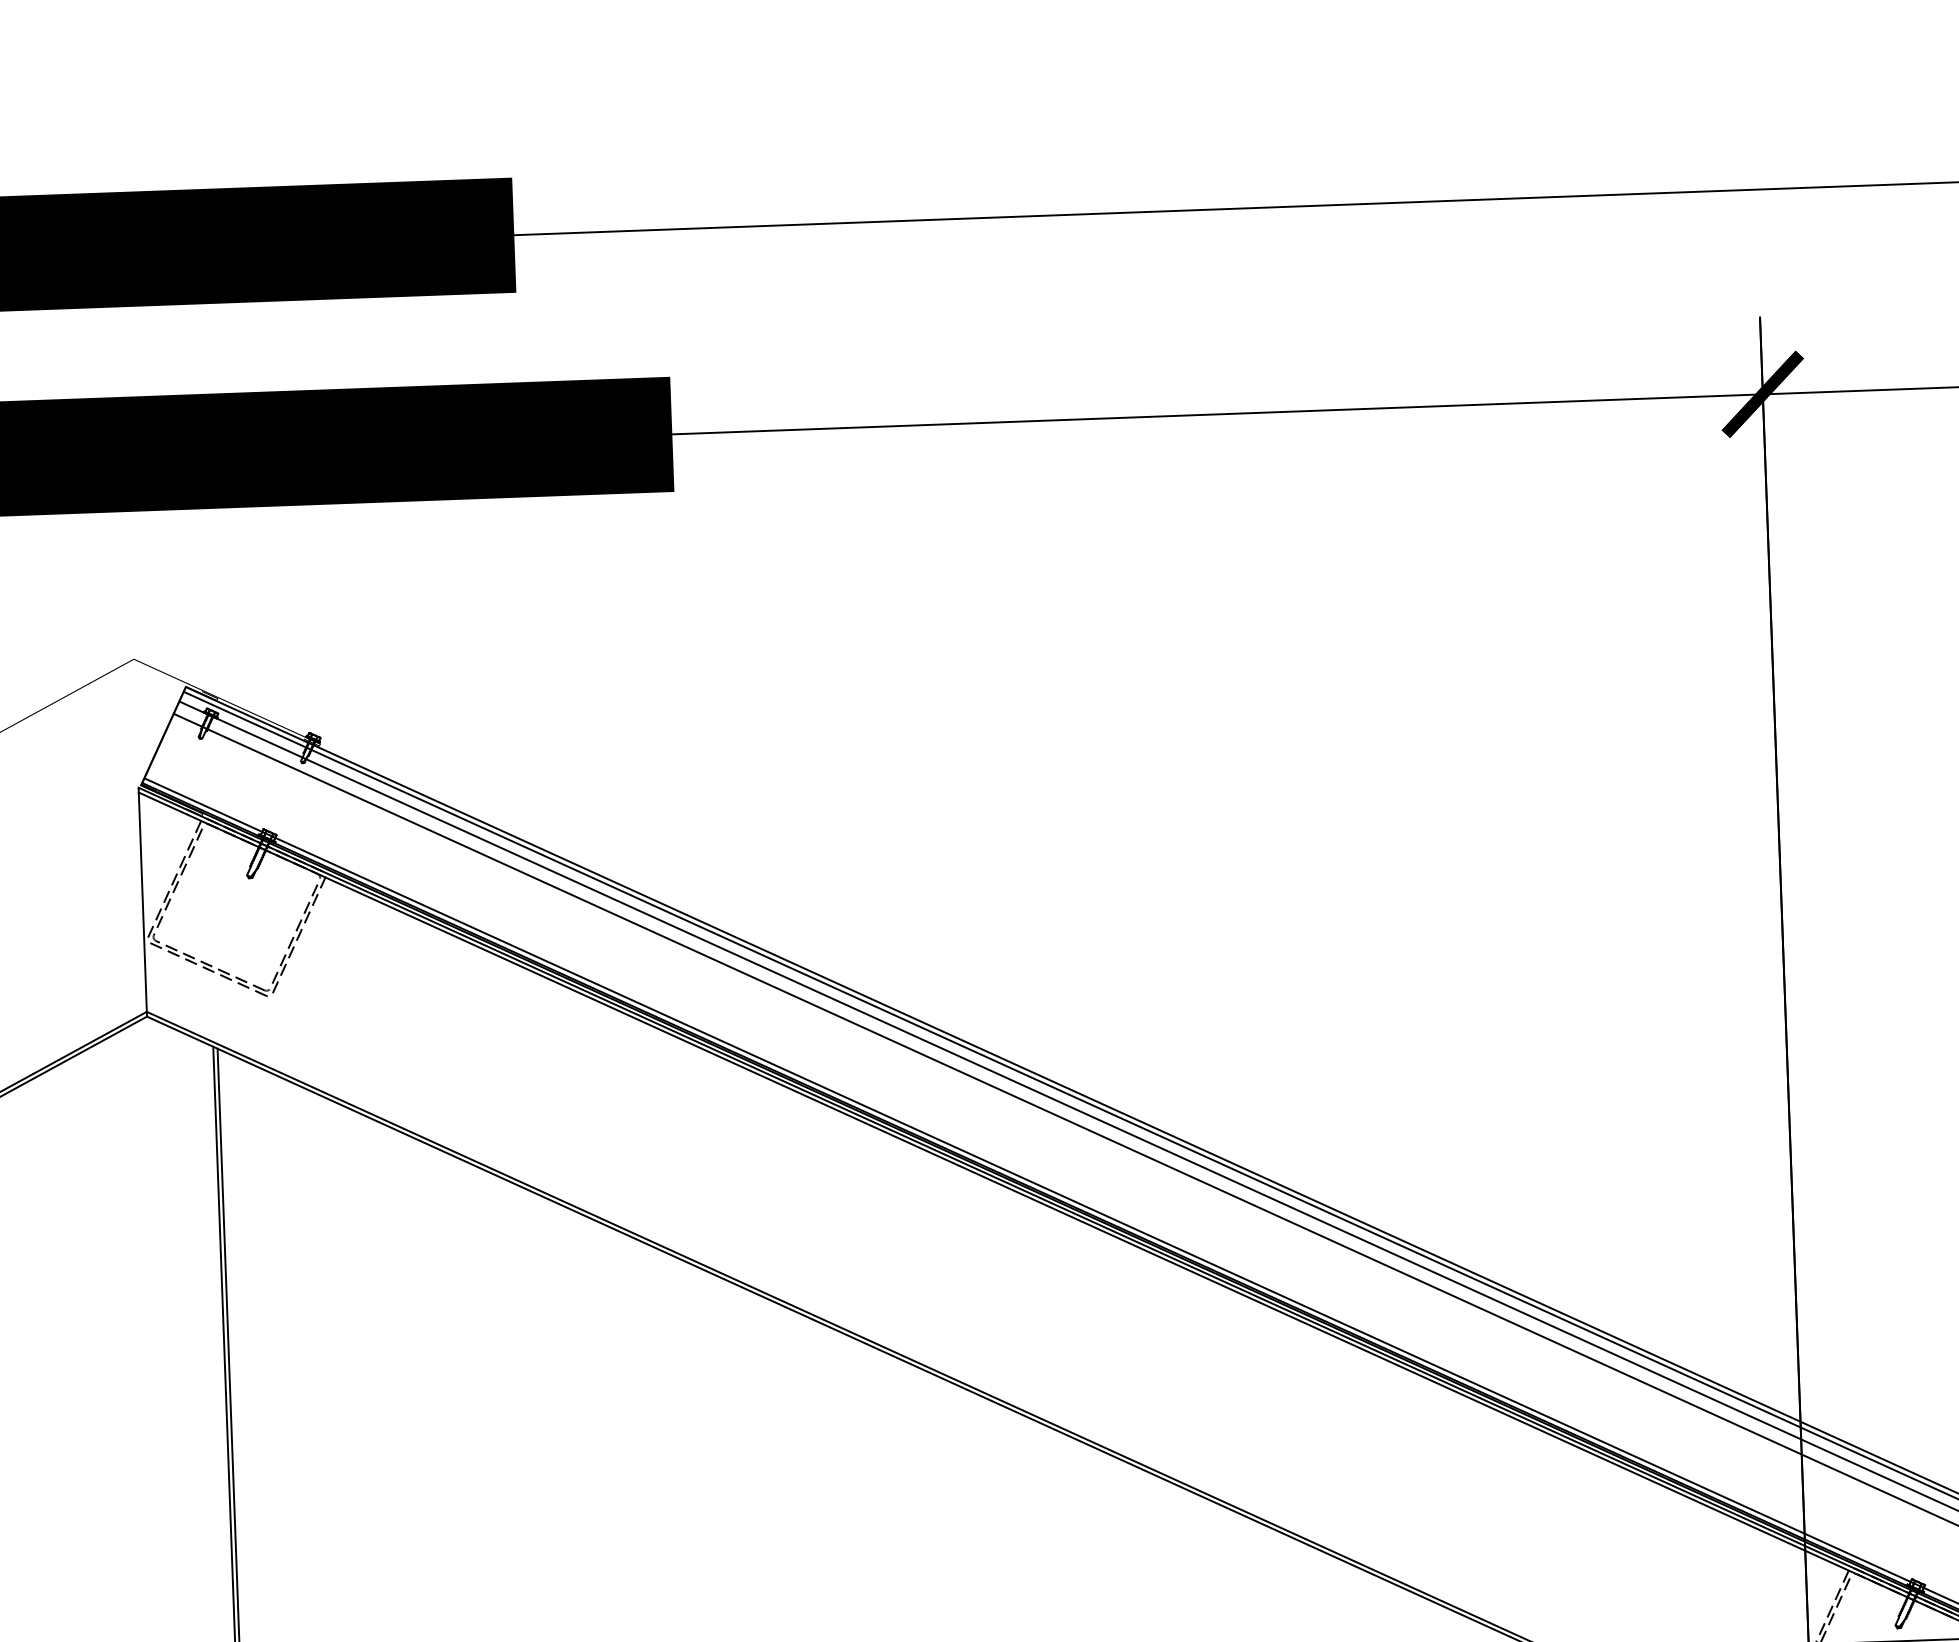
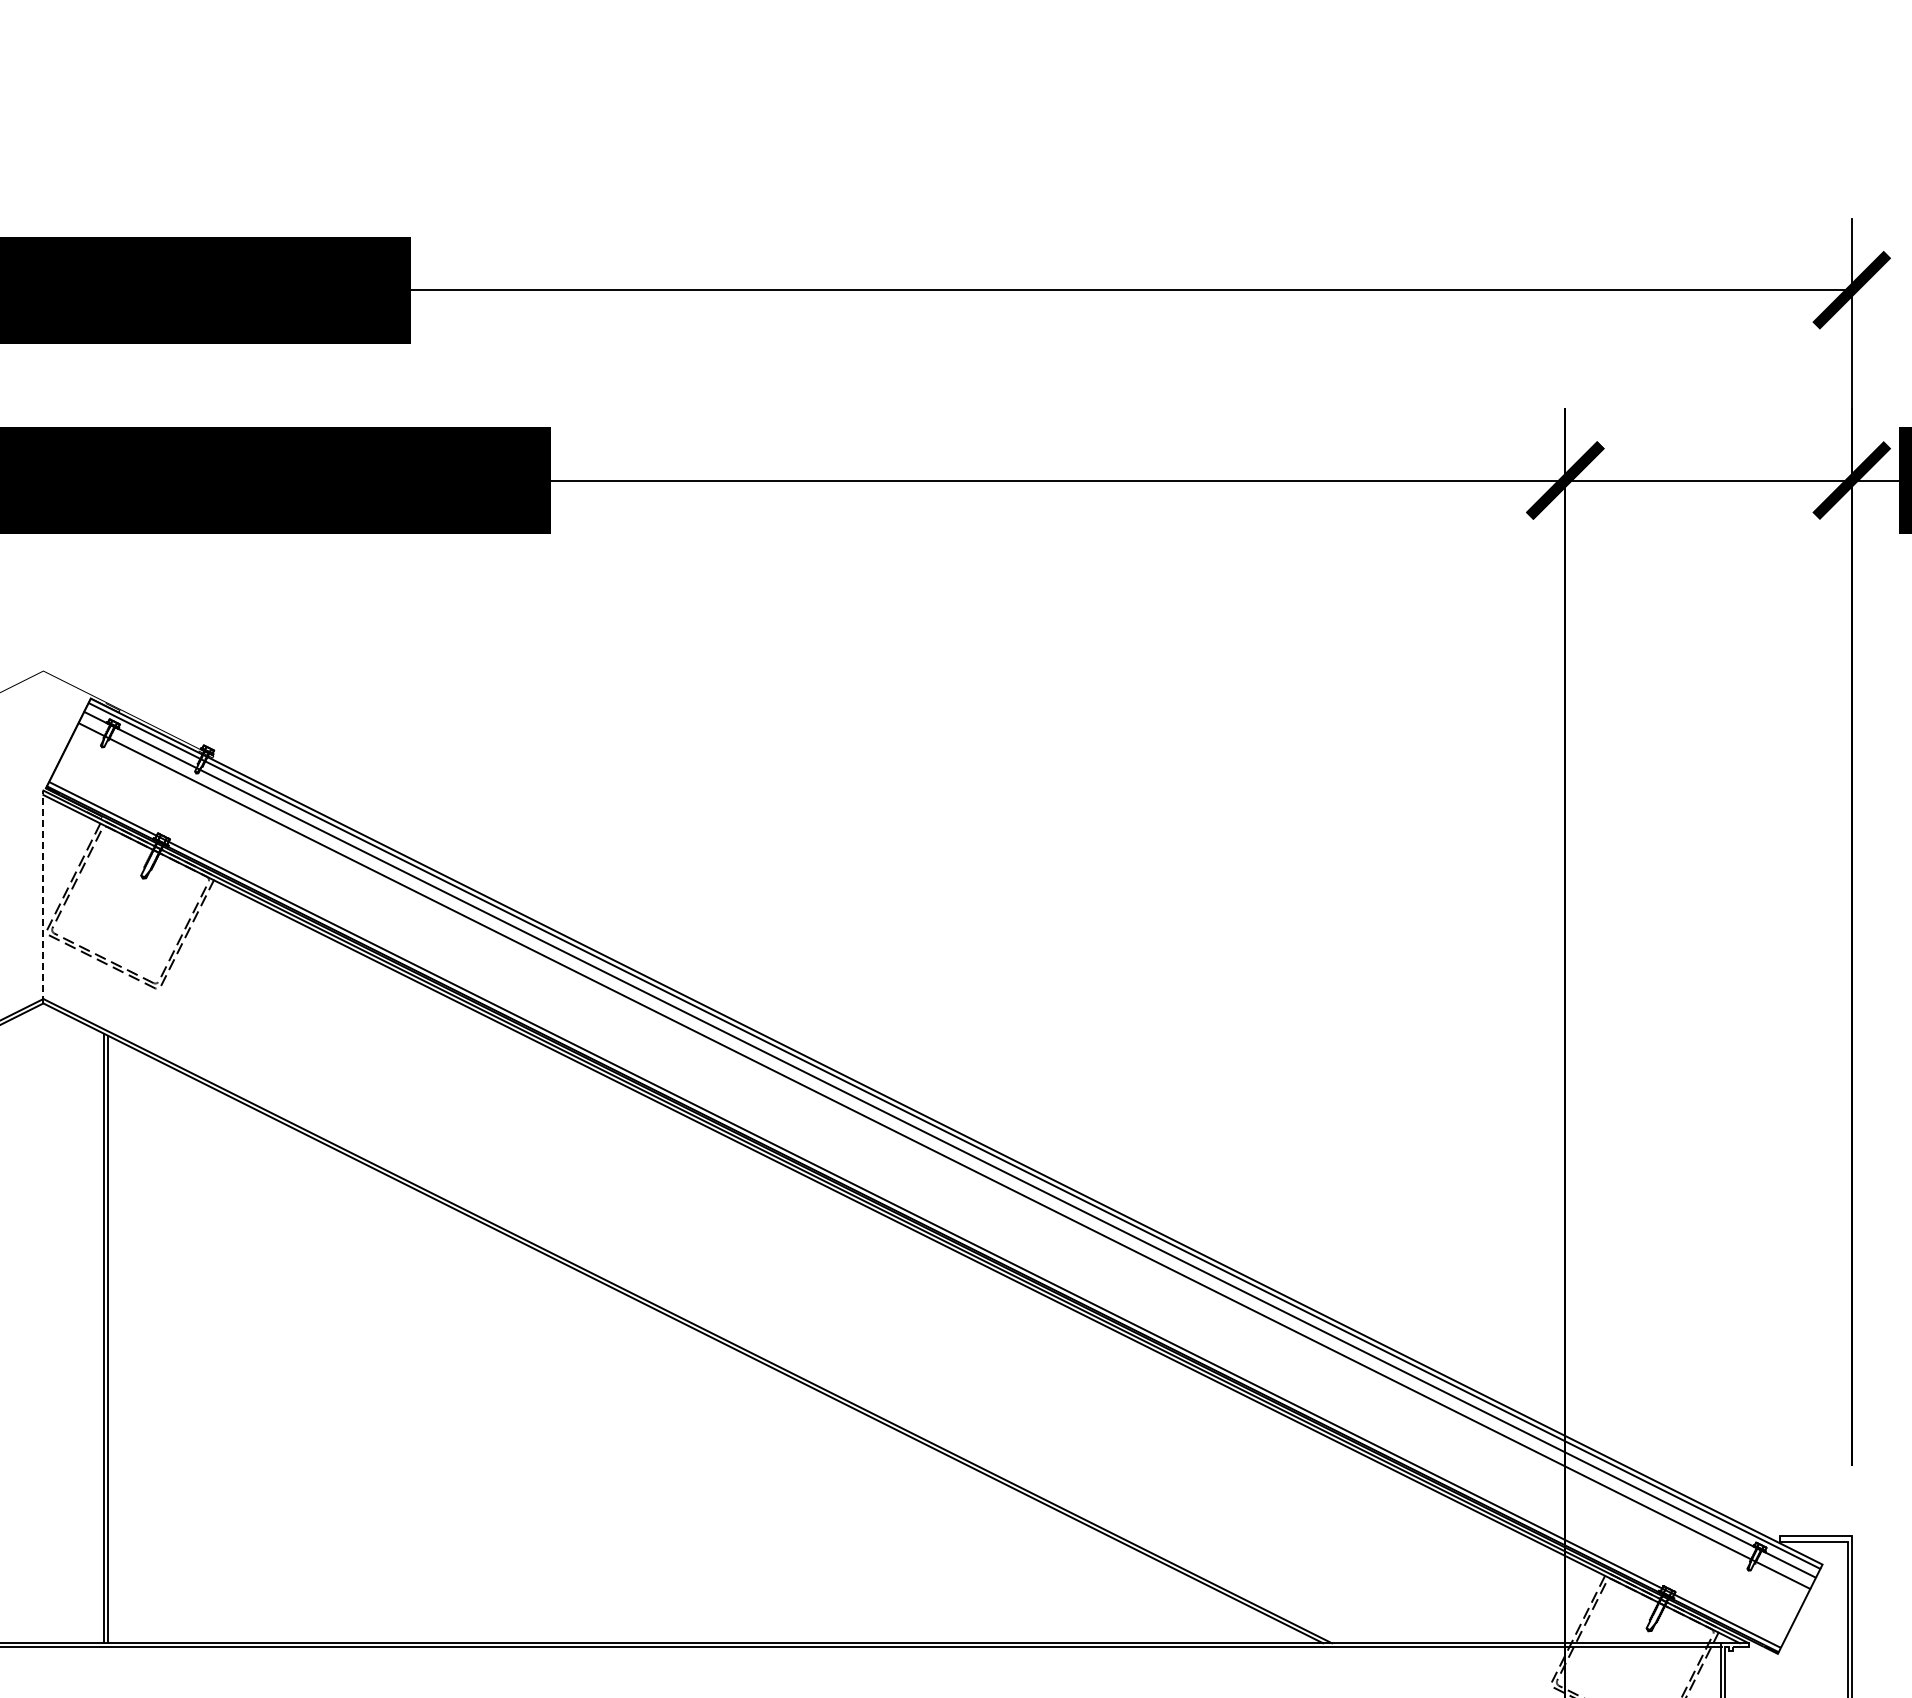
line: (142, 901) -> (43, 896), solid -> dashed

